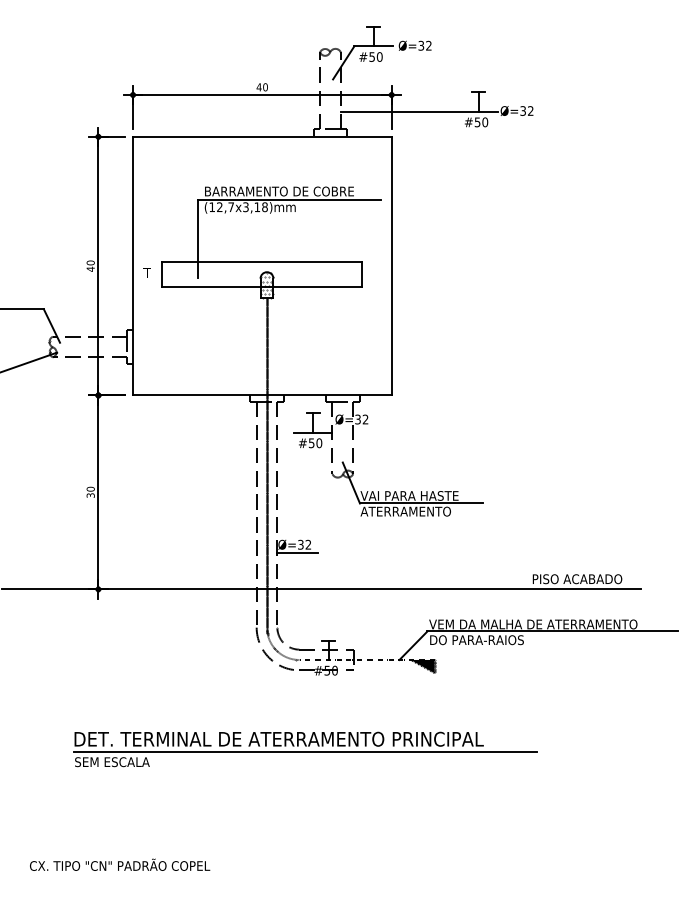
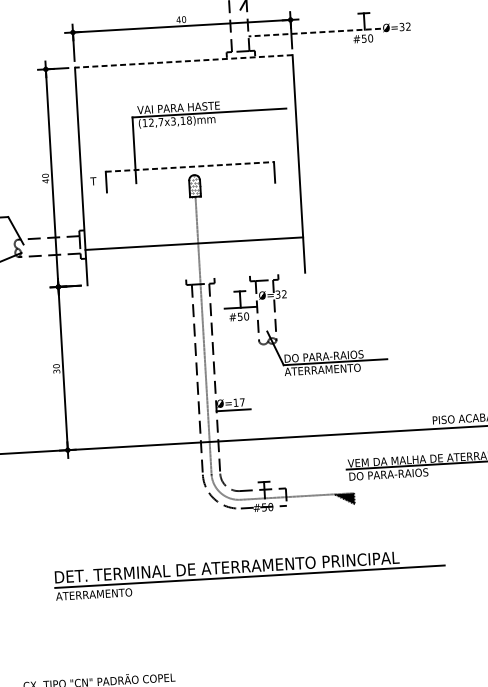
line: (419, 111) -> (314, 32), solid -> dashed
line: (261, 136) -> (183, 61), solid -> dashed
text: (278, 191) -> (200, 106), BARRAMENTO DE COBRE -> VAI PARA HASTE
line: (262, 262) -> (190, 167), solid -> dashed
line: (262, 286) -> (191, 187), removed
line: (262, 395) -> (194, 243), moved
text: (409, 495) -> (325, 356), VAI PARA HASTE -> DO PARA-RAIOS
text: (304, 544) -> (239, 402), Ø=32 -> Ø=17
line: (413, 645) -> (335, 482), removed
text: (119, 762) -> (93, 594), SEM ESCALA -> ATERRAMENTO

